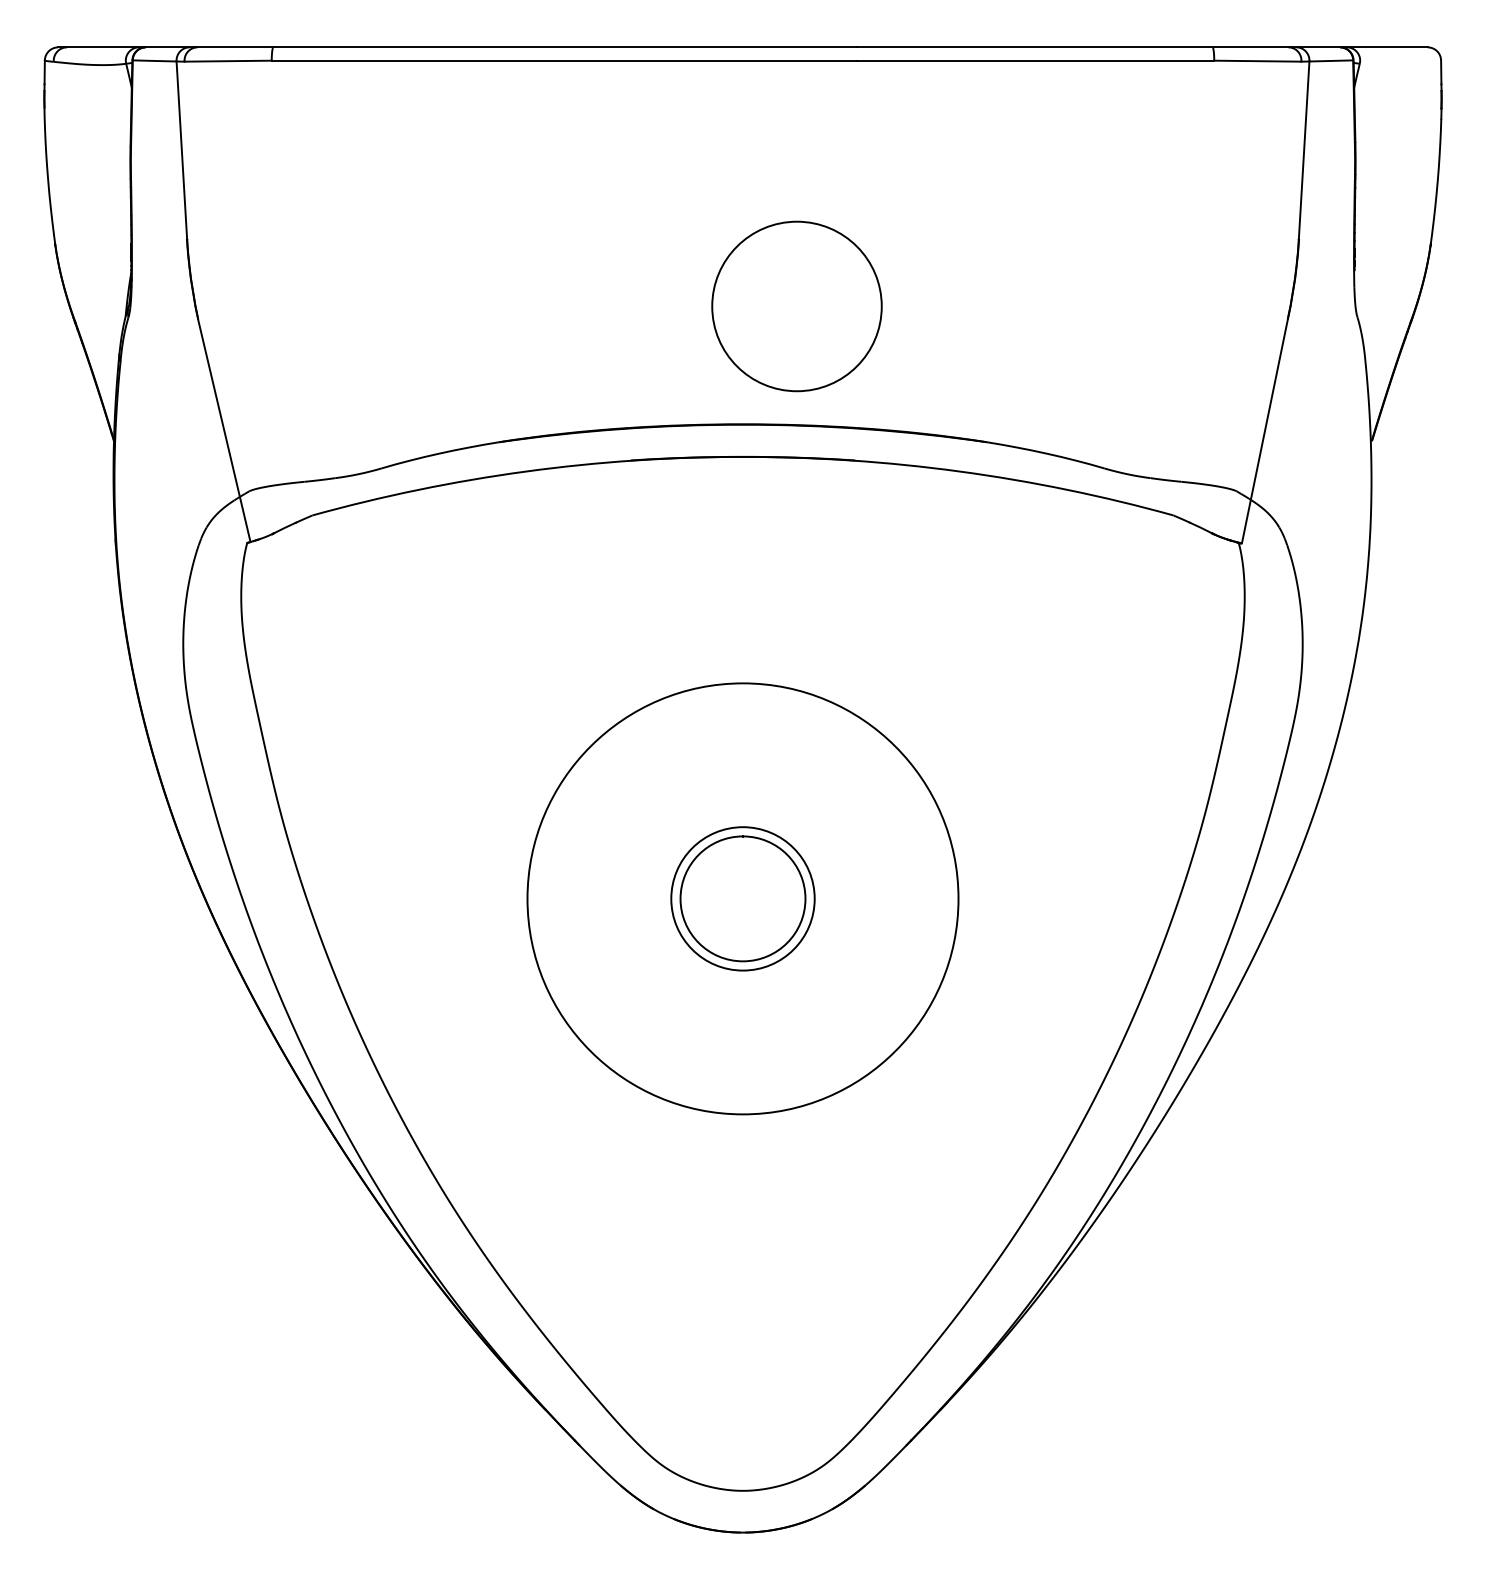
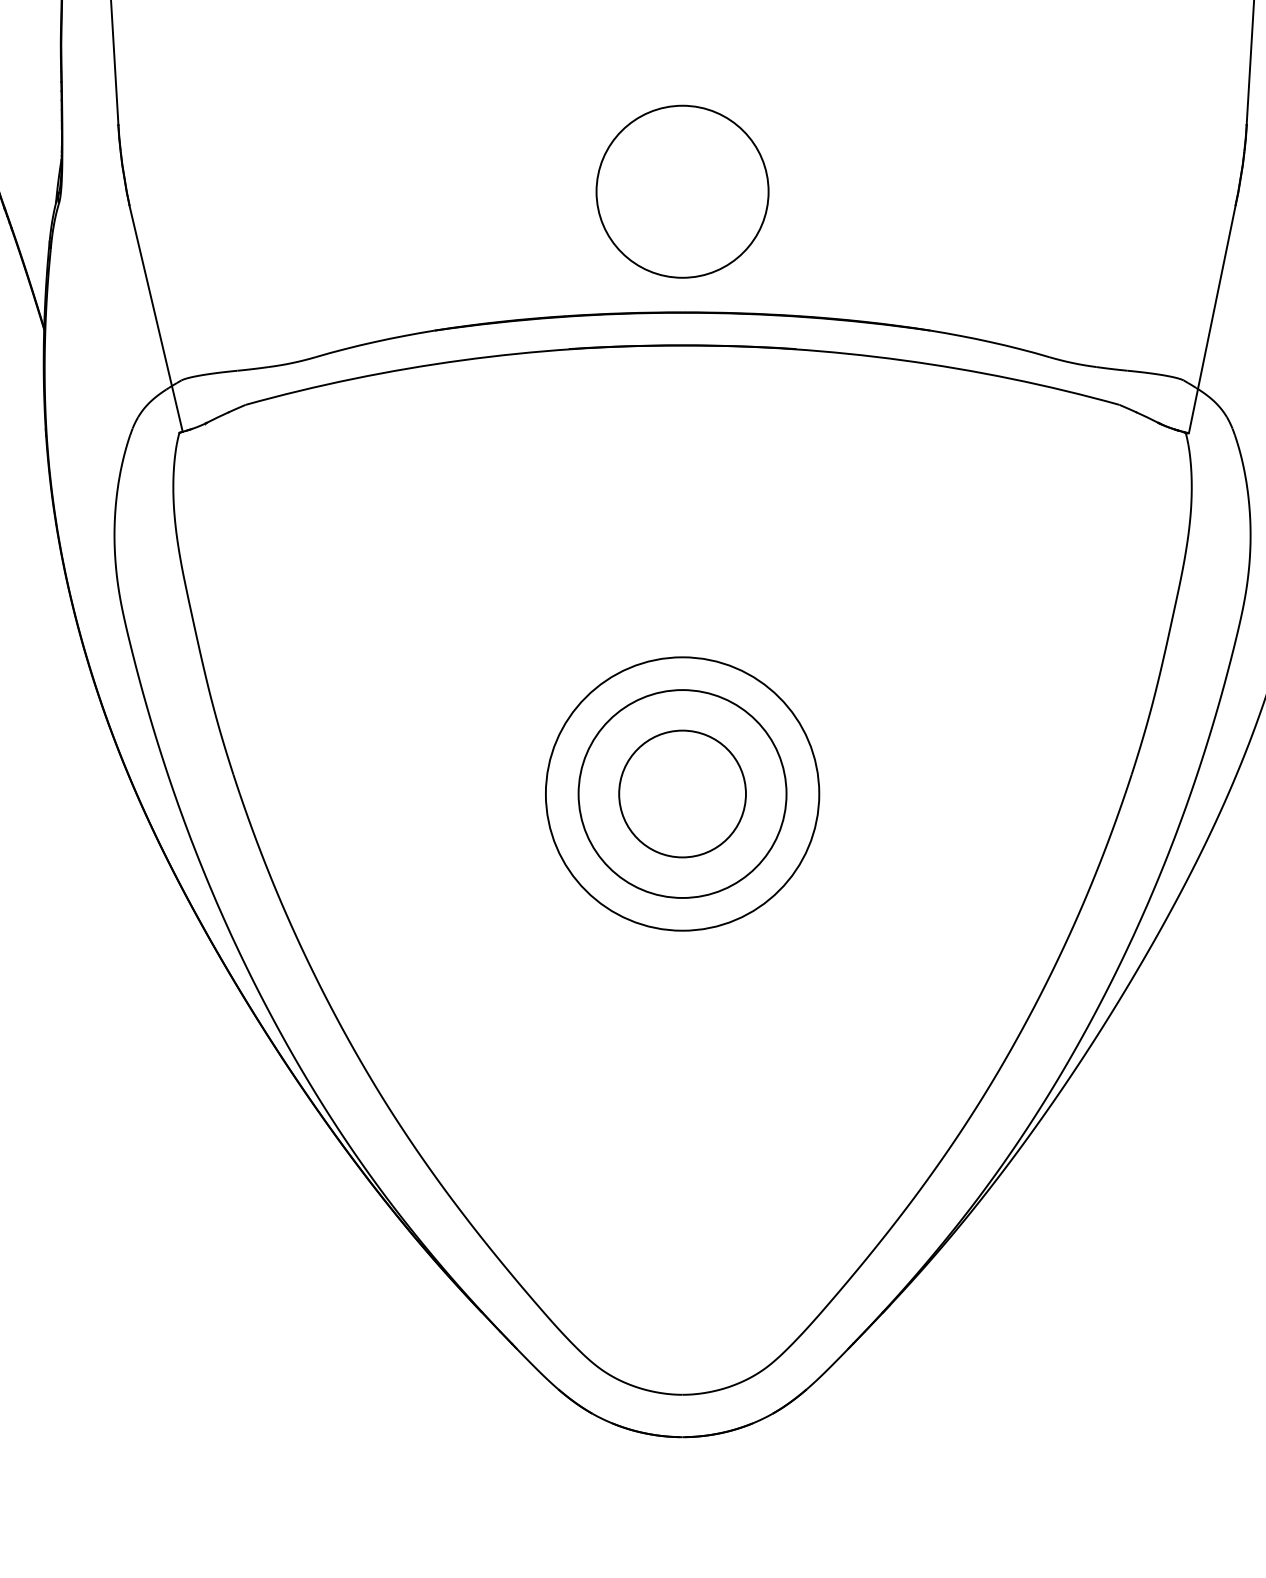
circle: (796, 306) -> (682, 191), moved
circle: (742, 898) -> (682, 793), size x0.62
circle: (742, 898) -> (682, 793), size x1.43

